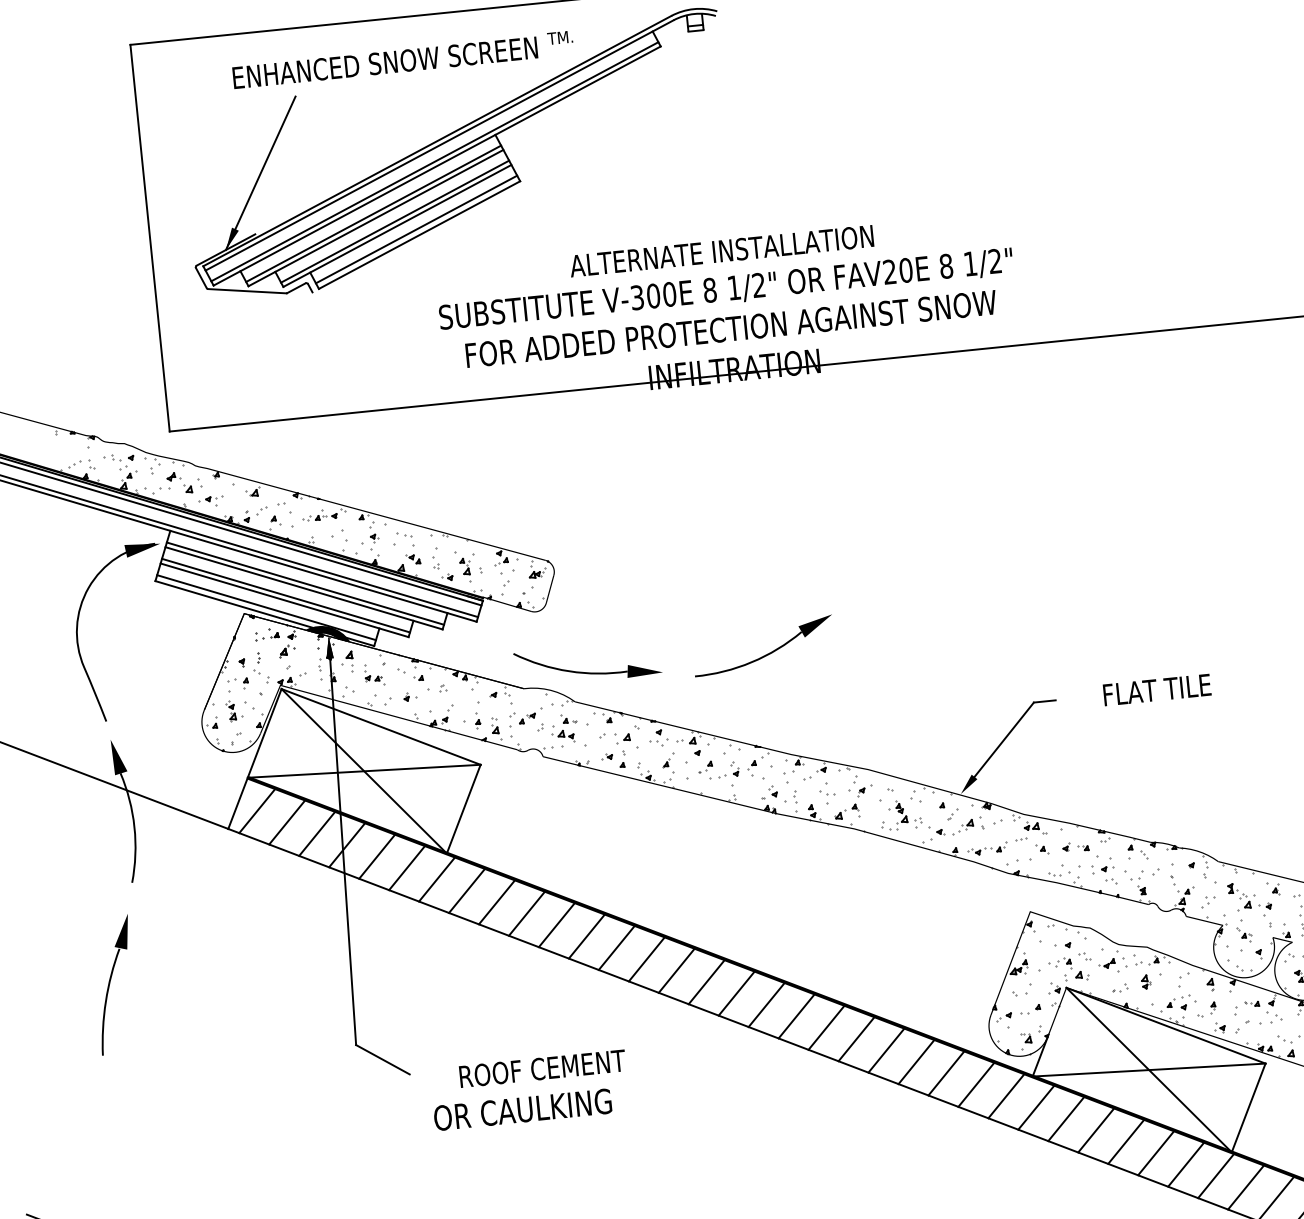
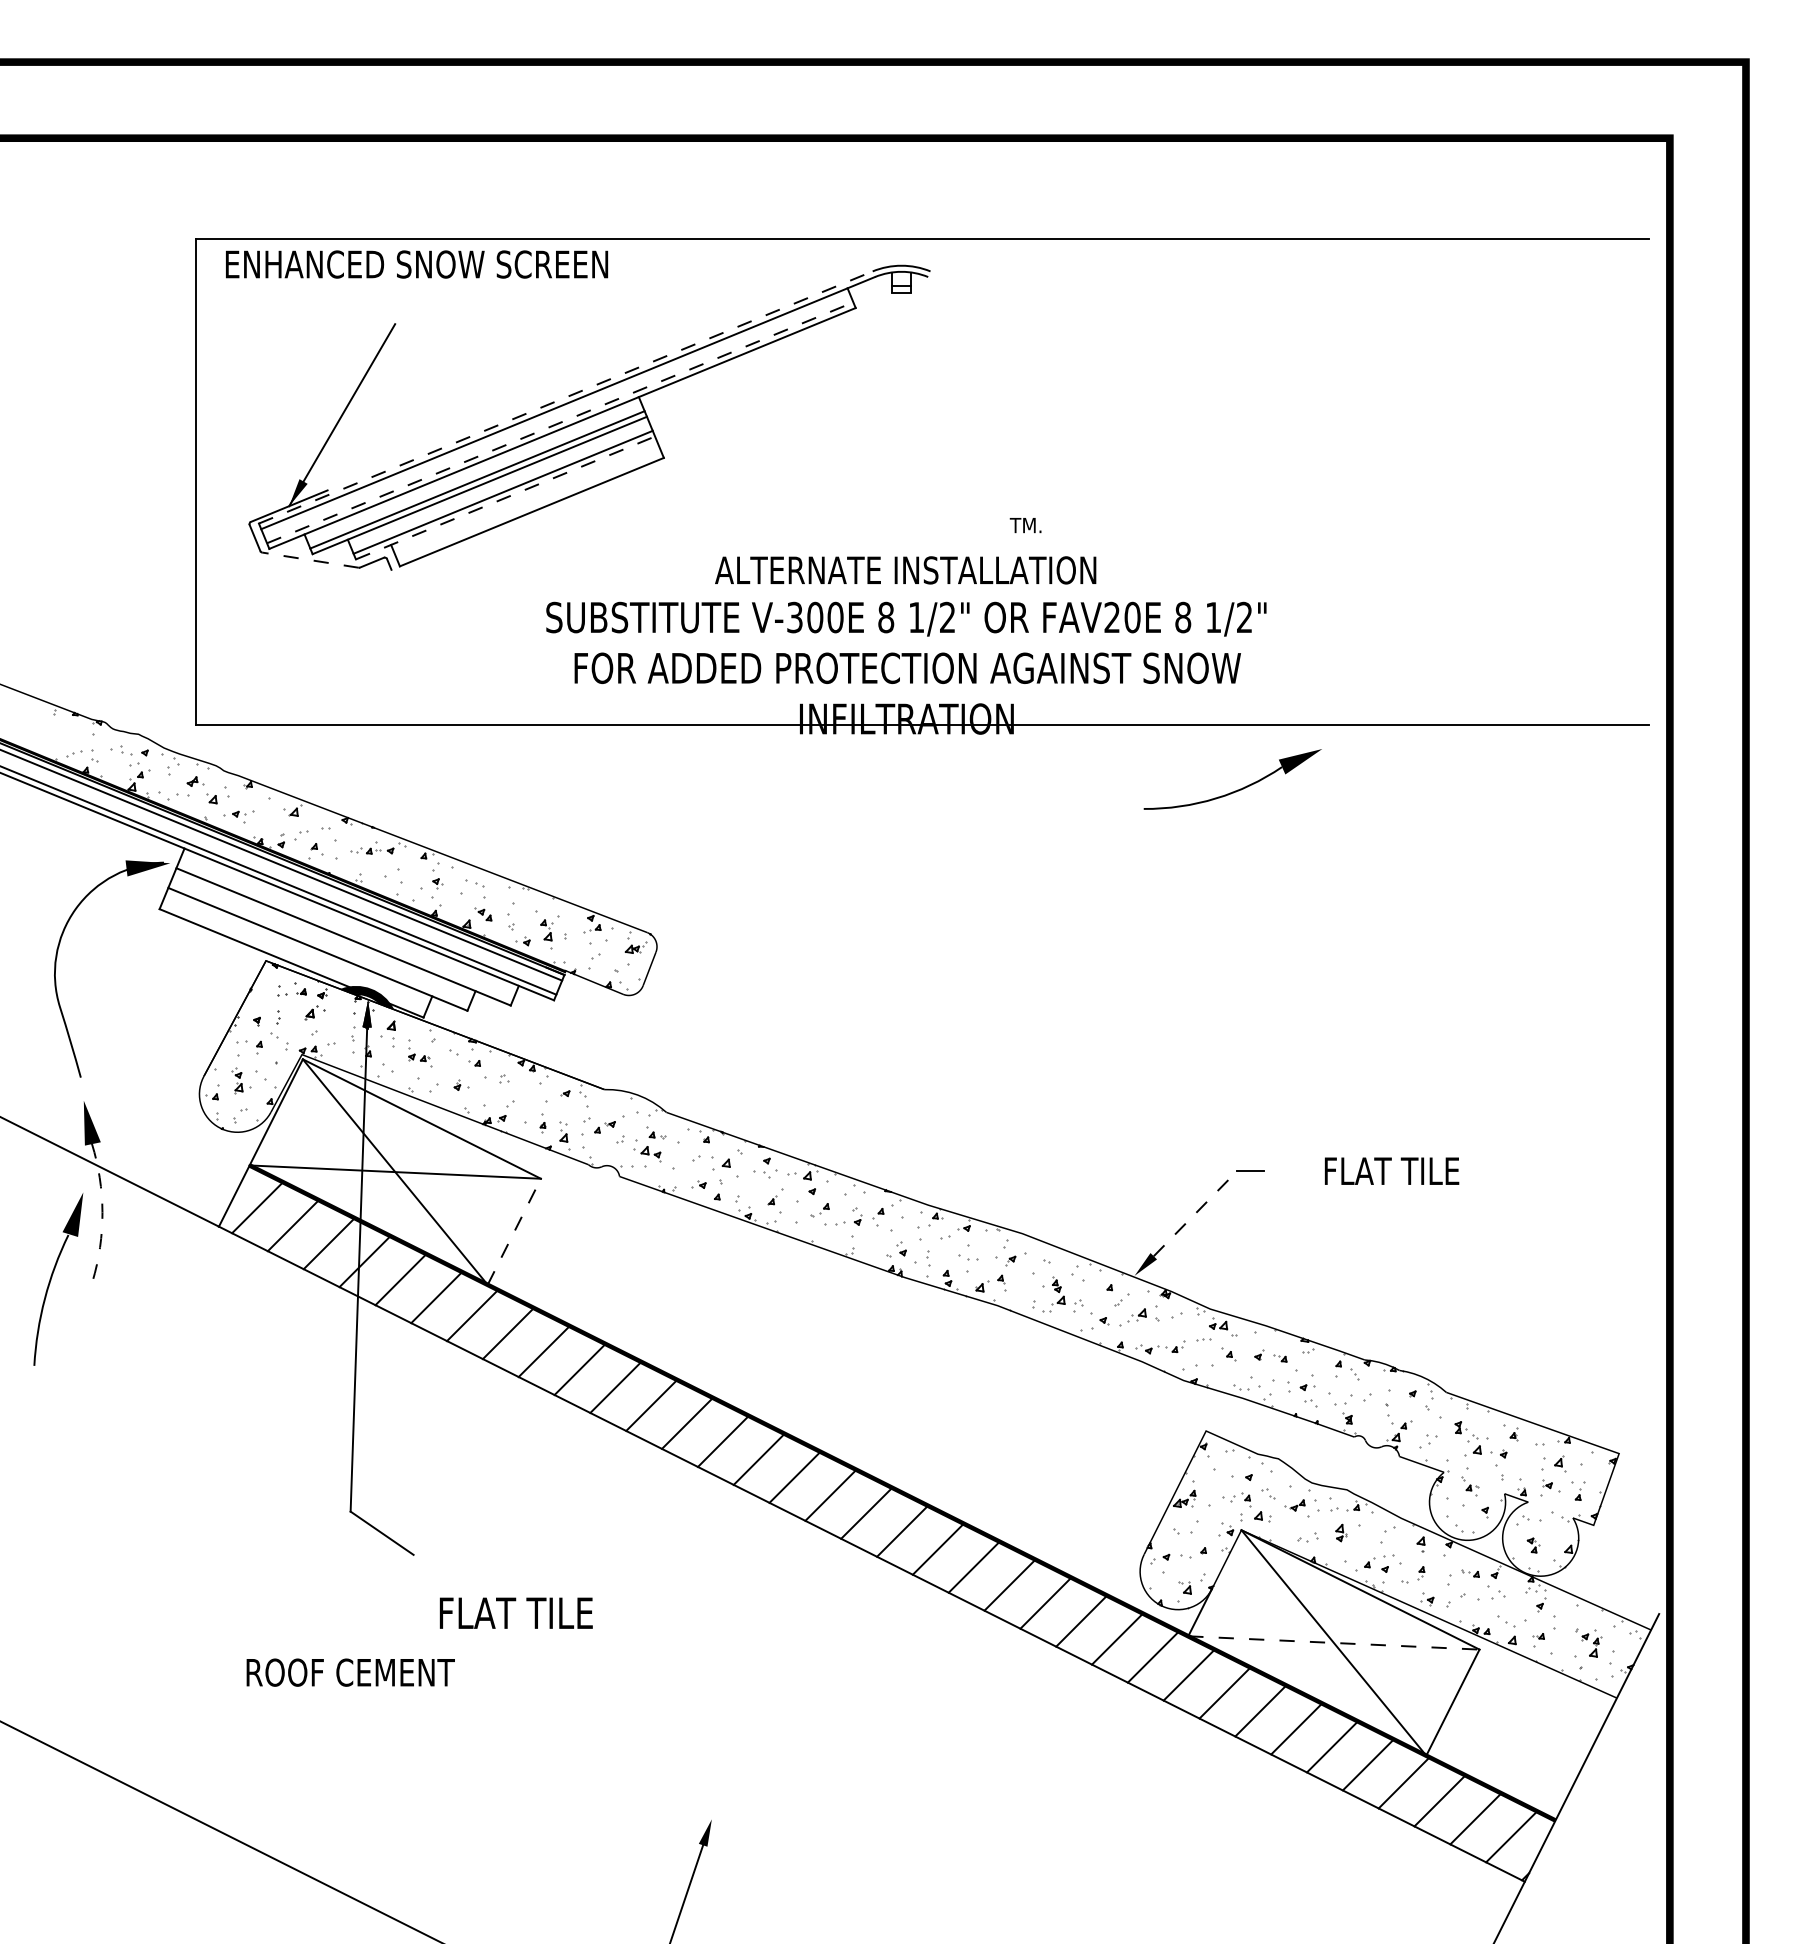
text: (559, 37) -> (1025, 525), moved
text: (385, 62) -> (417, 264), moved
line: (437, 141) -> (565, 397), solid -> dashed
line: (435, 161) -> (560, 422), solid -> dashed
line: (397, 225) -> (505, 497), solid -> dashed
line: (416, 229) -> (528, 504), removed
line: (247, 291) -> (310, 560), solid -> dashed
line: (305, 583) -> (345, 930), removed
line: (285, 595) -> (319, 943), removed
line: (266, 607) -> (294, 956), removed
part: (768, 653) -> (1237, 789), moved
part: (585, 671) -> (682, 1076), removed
line: (1004, 739) -> (1195, 1213), solid -> dashed
line: (463, 808) -> (514, 1231), solid -> dashed
line: (134, 827) -> (102, 1212), solid -> dashed
part: (110, 983) -> (52, 1277), moved
text: (542, 1068) -> (350, 1672), moved
line: (1148, 1069) -> (1333, 1642), solid -> dashed
text: (522, 1110) -> (549, 1613), OR CAULKING -> FLAT TILE

